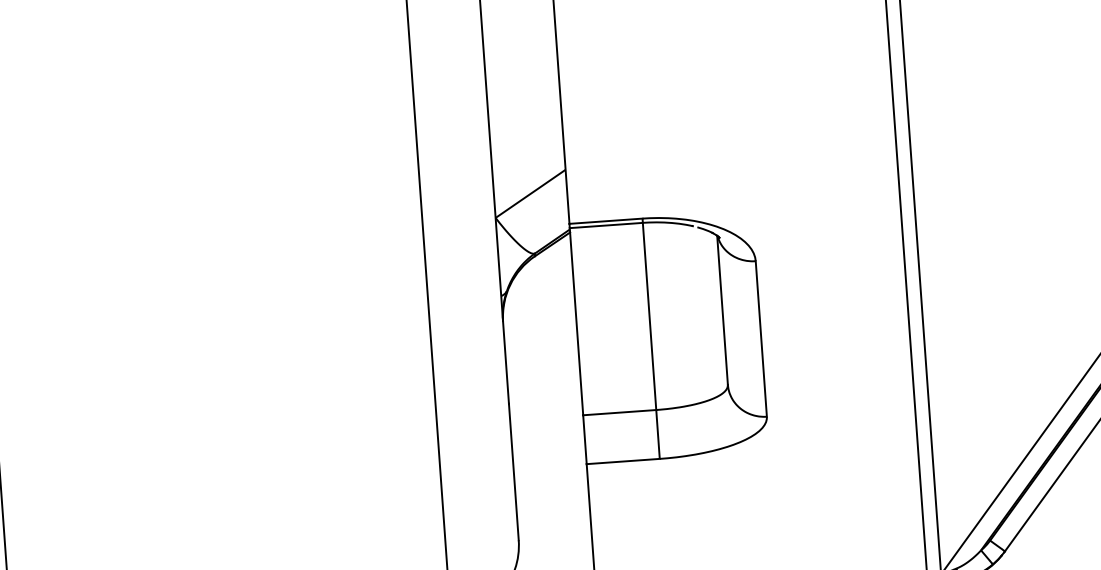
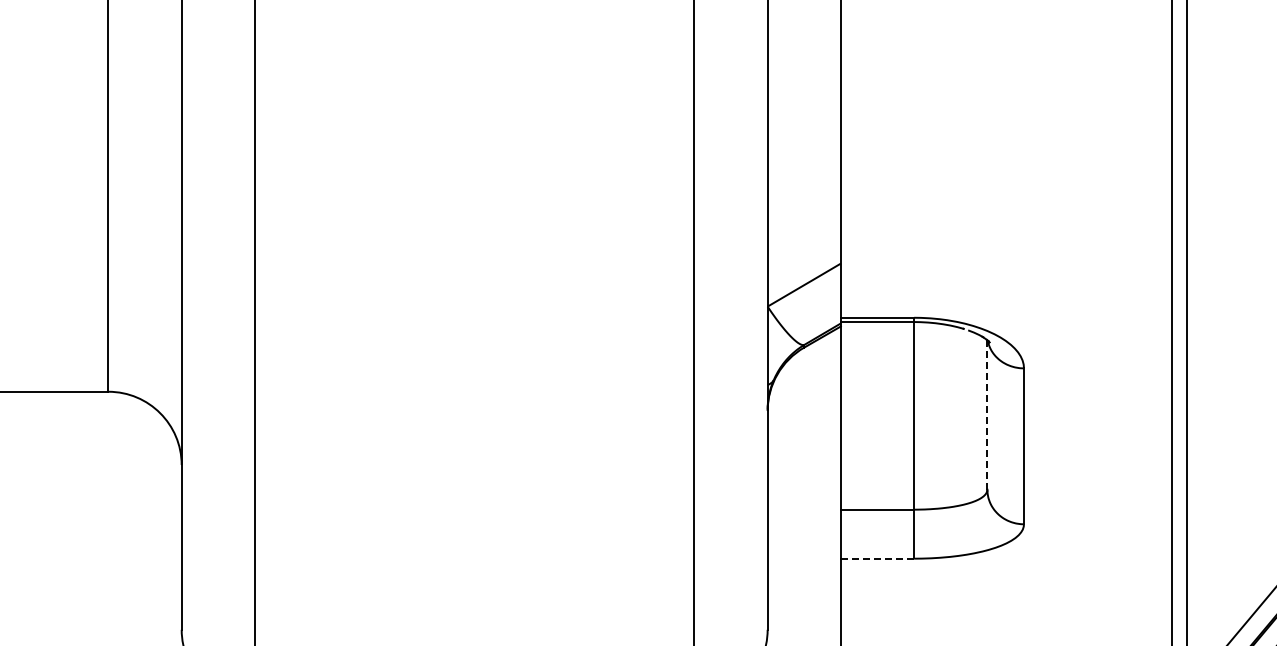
line: (722, 310) -> (987, 415), solid -> dashed
line: (623, 461) -> (877, 558), solid -> dashed

